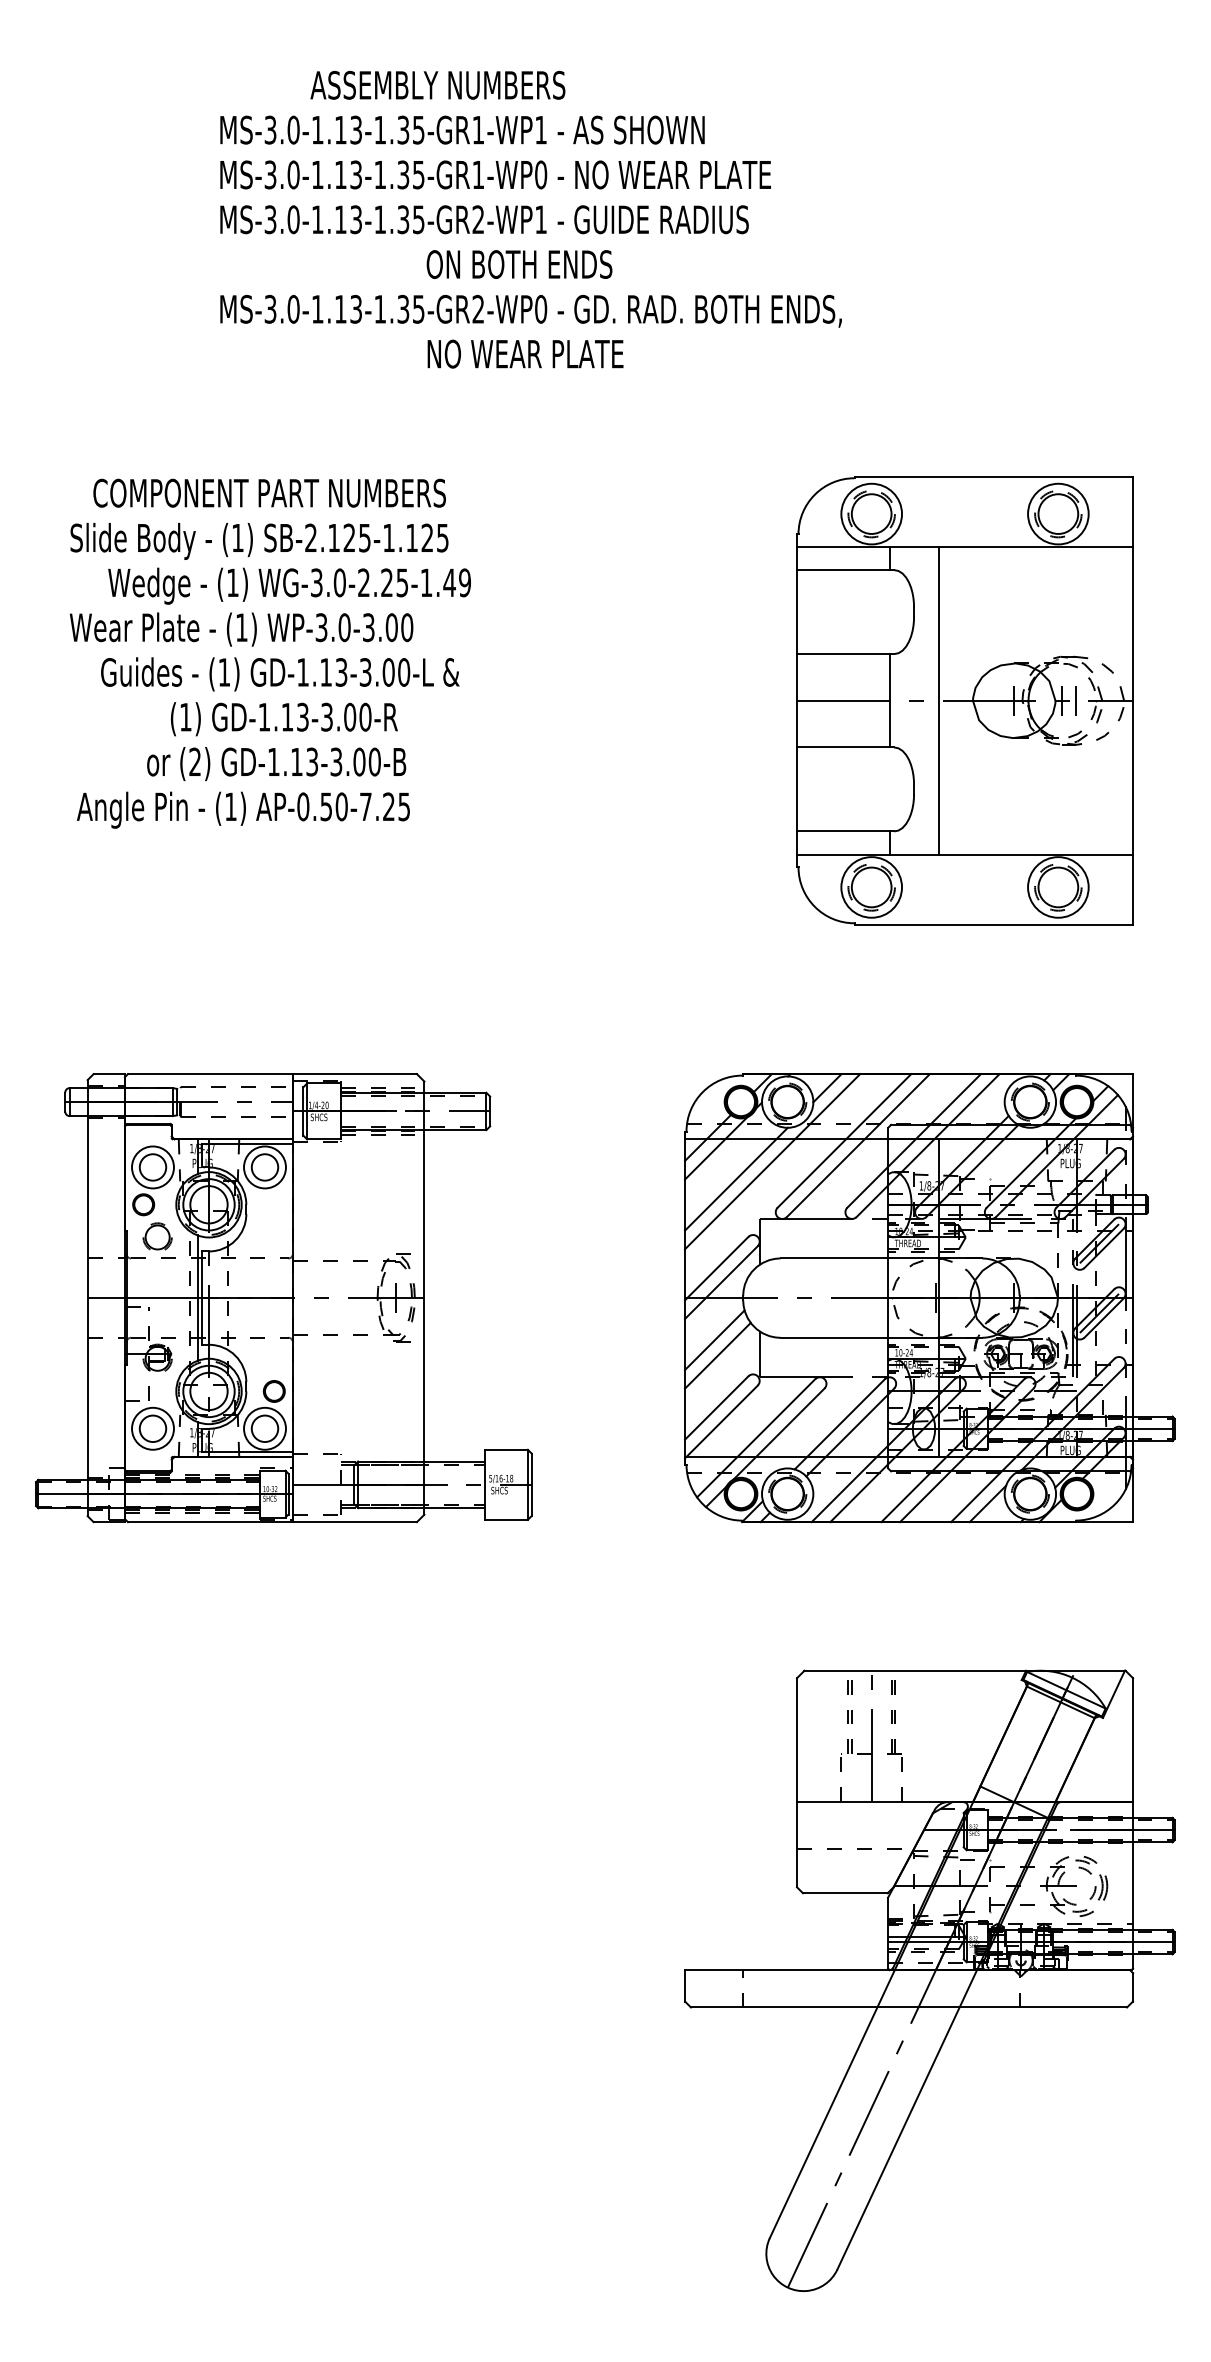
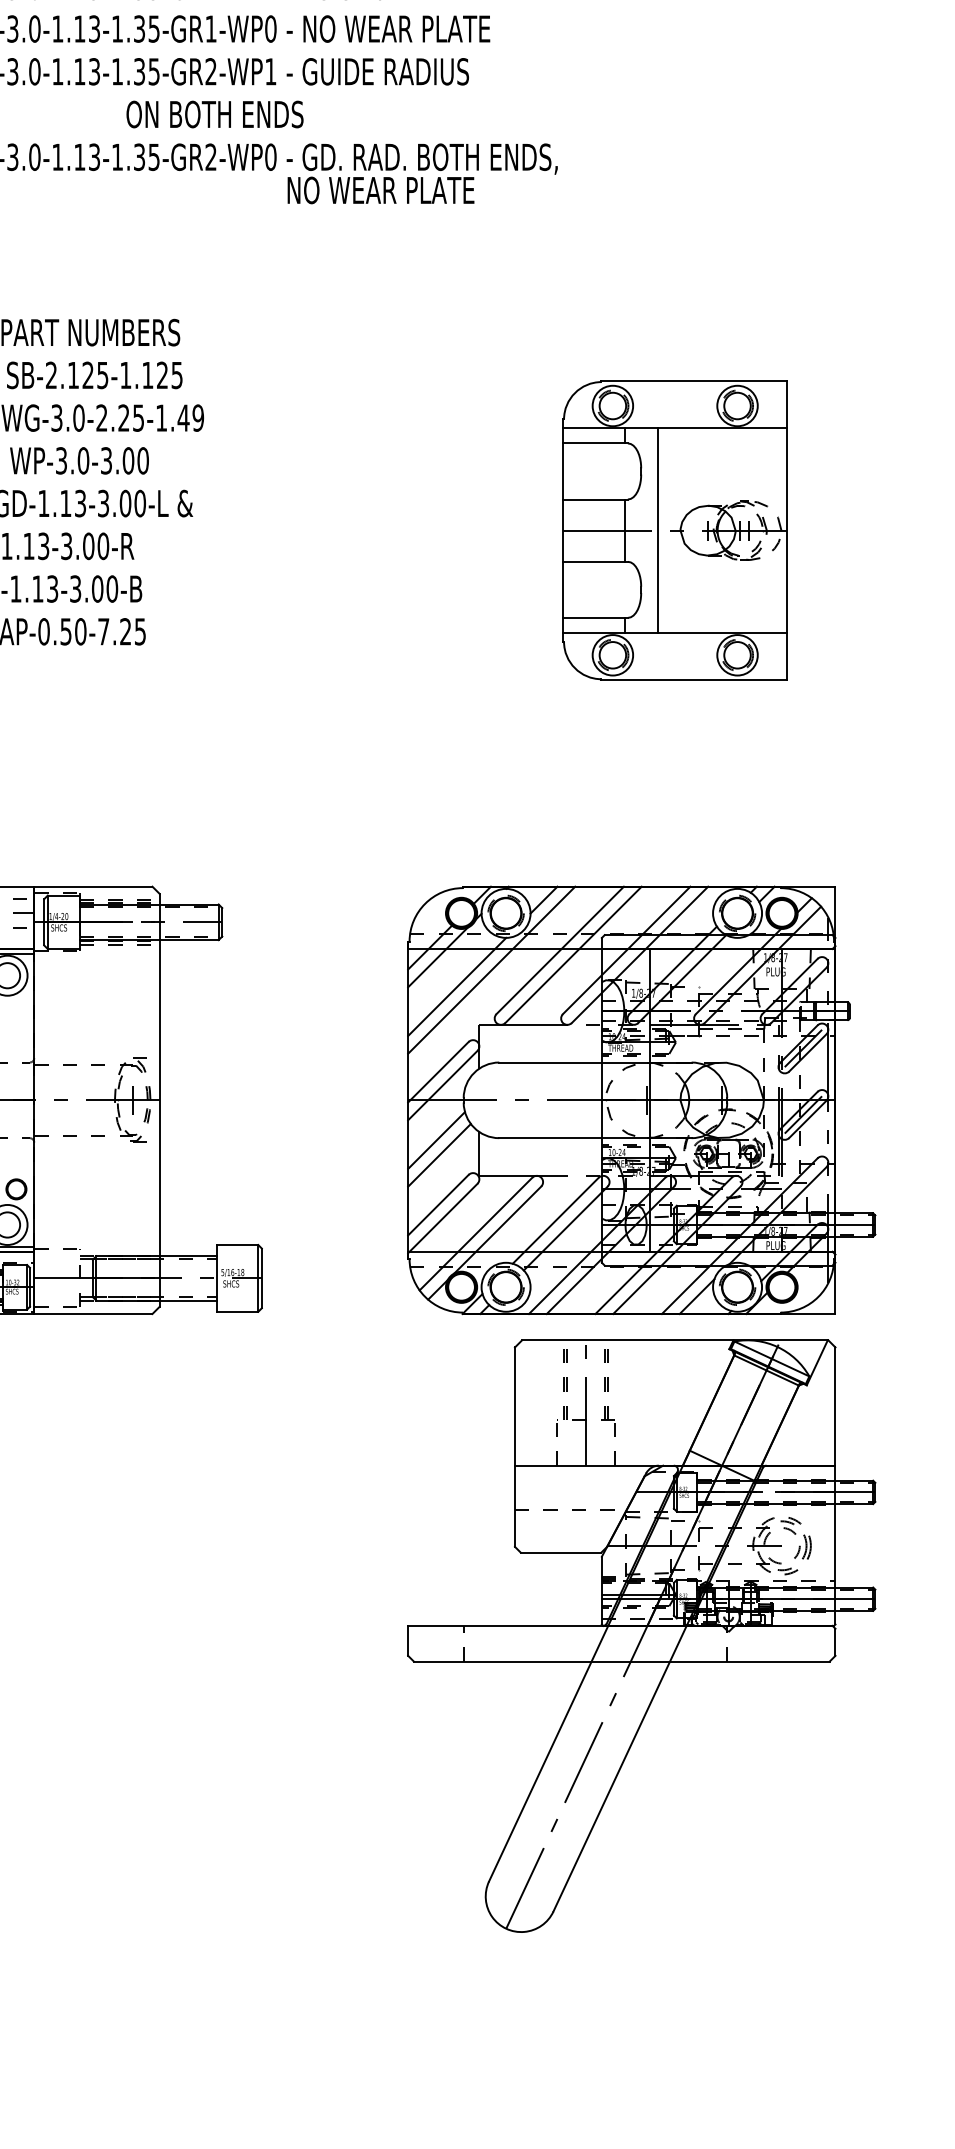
text: (519, 264) -> (214, 114), moved
text: (525, 353) -> (380, 189), moved
part: (964, 700) -> (674, 530), size x0.7
part: (929, 1980) -> (641, 1635), moved

